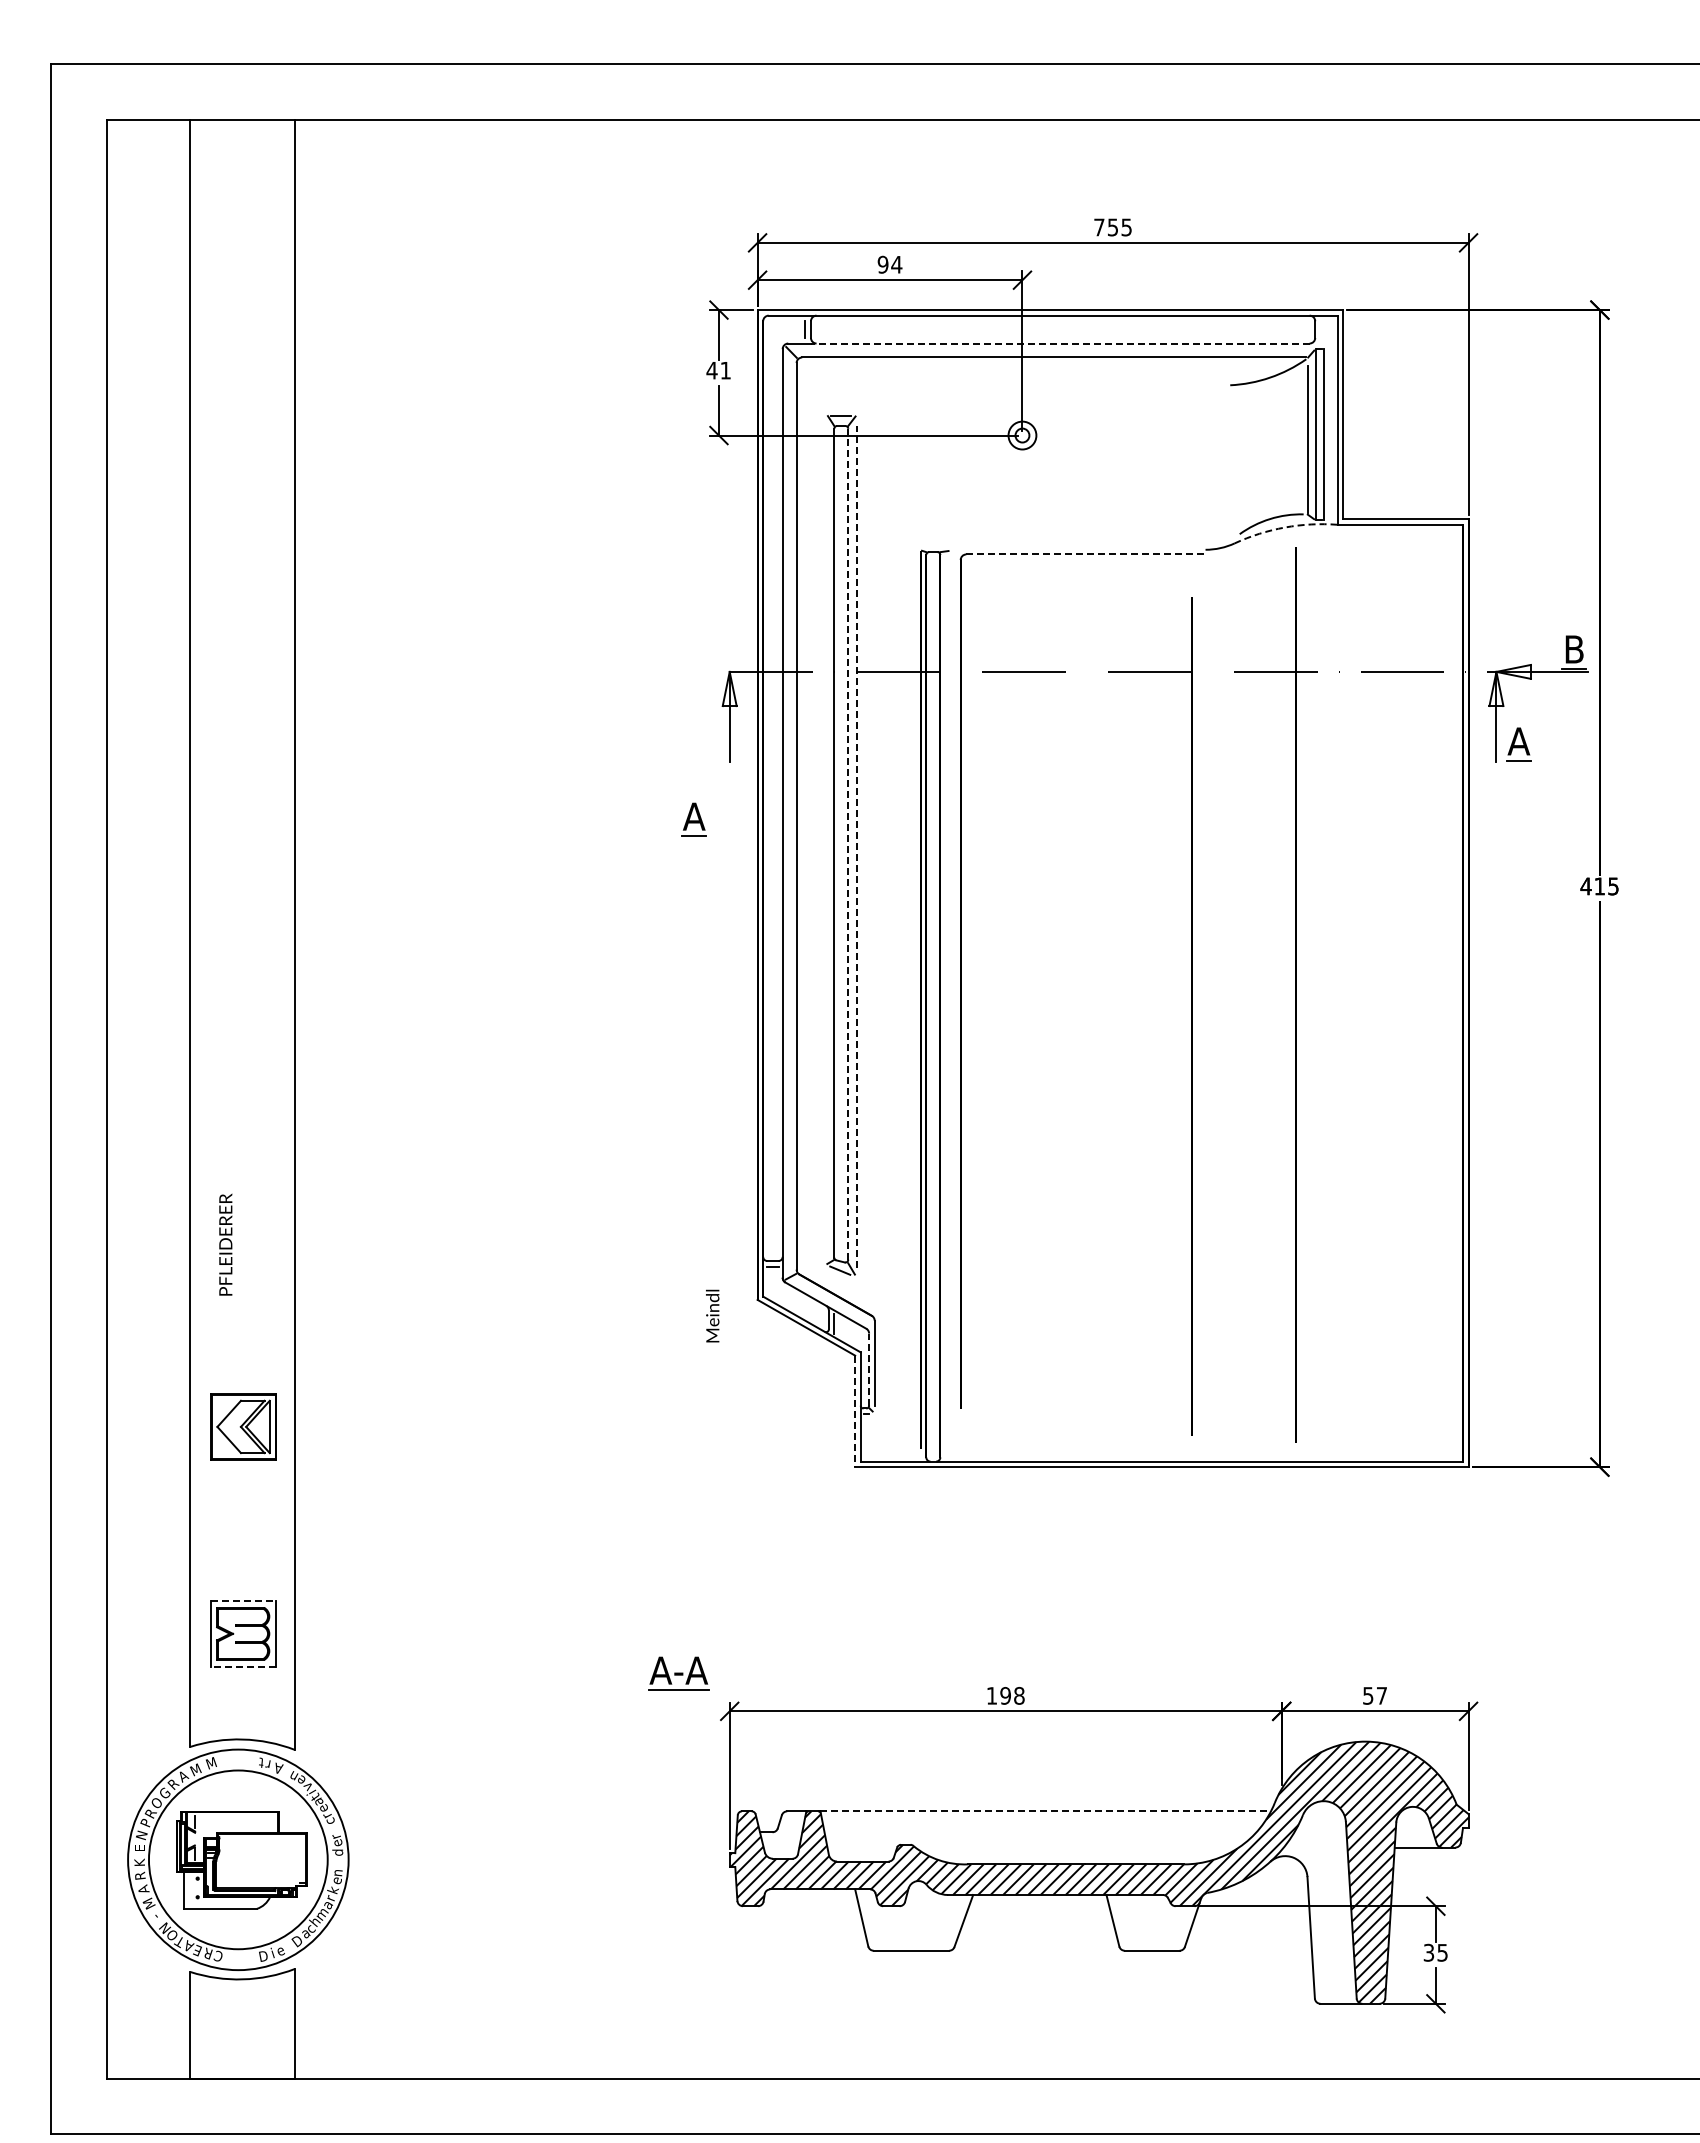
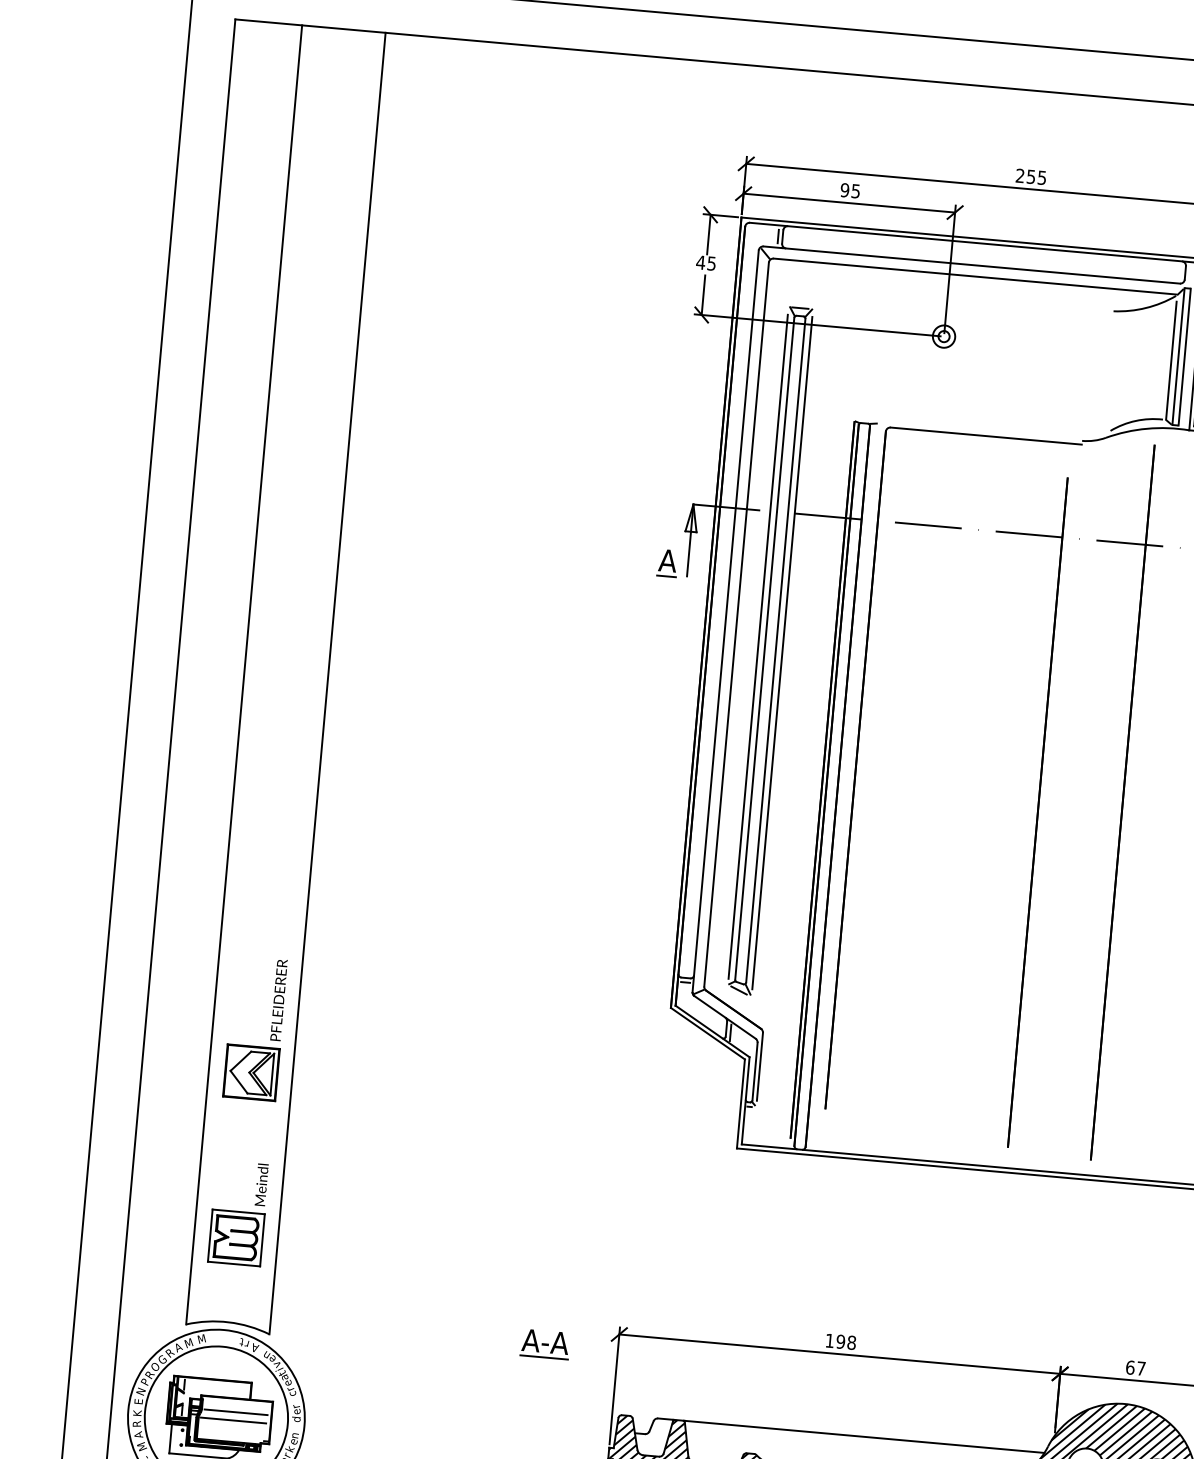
text: (1099, 227) -> (1020, 175), 755 -> 255
text: (896, 264) -> (855, 191), 94 -> 95
line: (1059, 343) -> (980, 265), dashed -> solid
text: (725, 370) -> (711, 263), 41 -> 45
arc: (1284, 527) -> (1146, 428), dashed -> solid
line: (1085, 554) -> (985, 436), dashed -> solid
part: (693, 819) -> (667, 562), moved
line: (825, 841) -> (757, 646), added
line: (848, 843) -> (776, 649), dashed -> solid
line: (856, 846) -> (782, 652), dashed -> solid
text: (225, 1244) -> (278, 999), moved
text: (712, 1315) -> (261, 1184), moved
line: (869, 1369) -> (755, 1071), dashed -> solid
line: (855, 1411) -> (741, 1104), dashed -> solid
line: (243, 1601) -> (238, 1212), dashed -> solid
line: (243, 1666) -> (234, 1264), dashed -> solid
part: (678, 1673) -> (545, 1344), moved
text: (1368, 1695) -> (1130, 1367), 57 -> 67
line: (1046, 1811) -> (865, 1437), dashed -> solid
line: (261, 1850) -> (235, 1412), added
line: (259, 1860) -> (233, 1420), added

